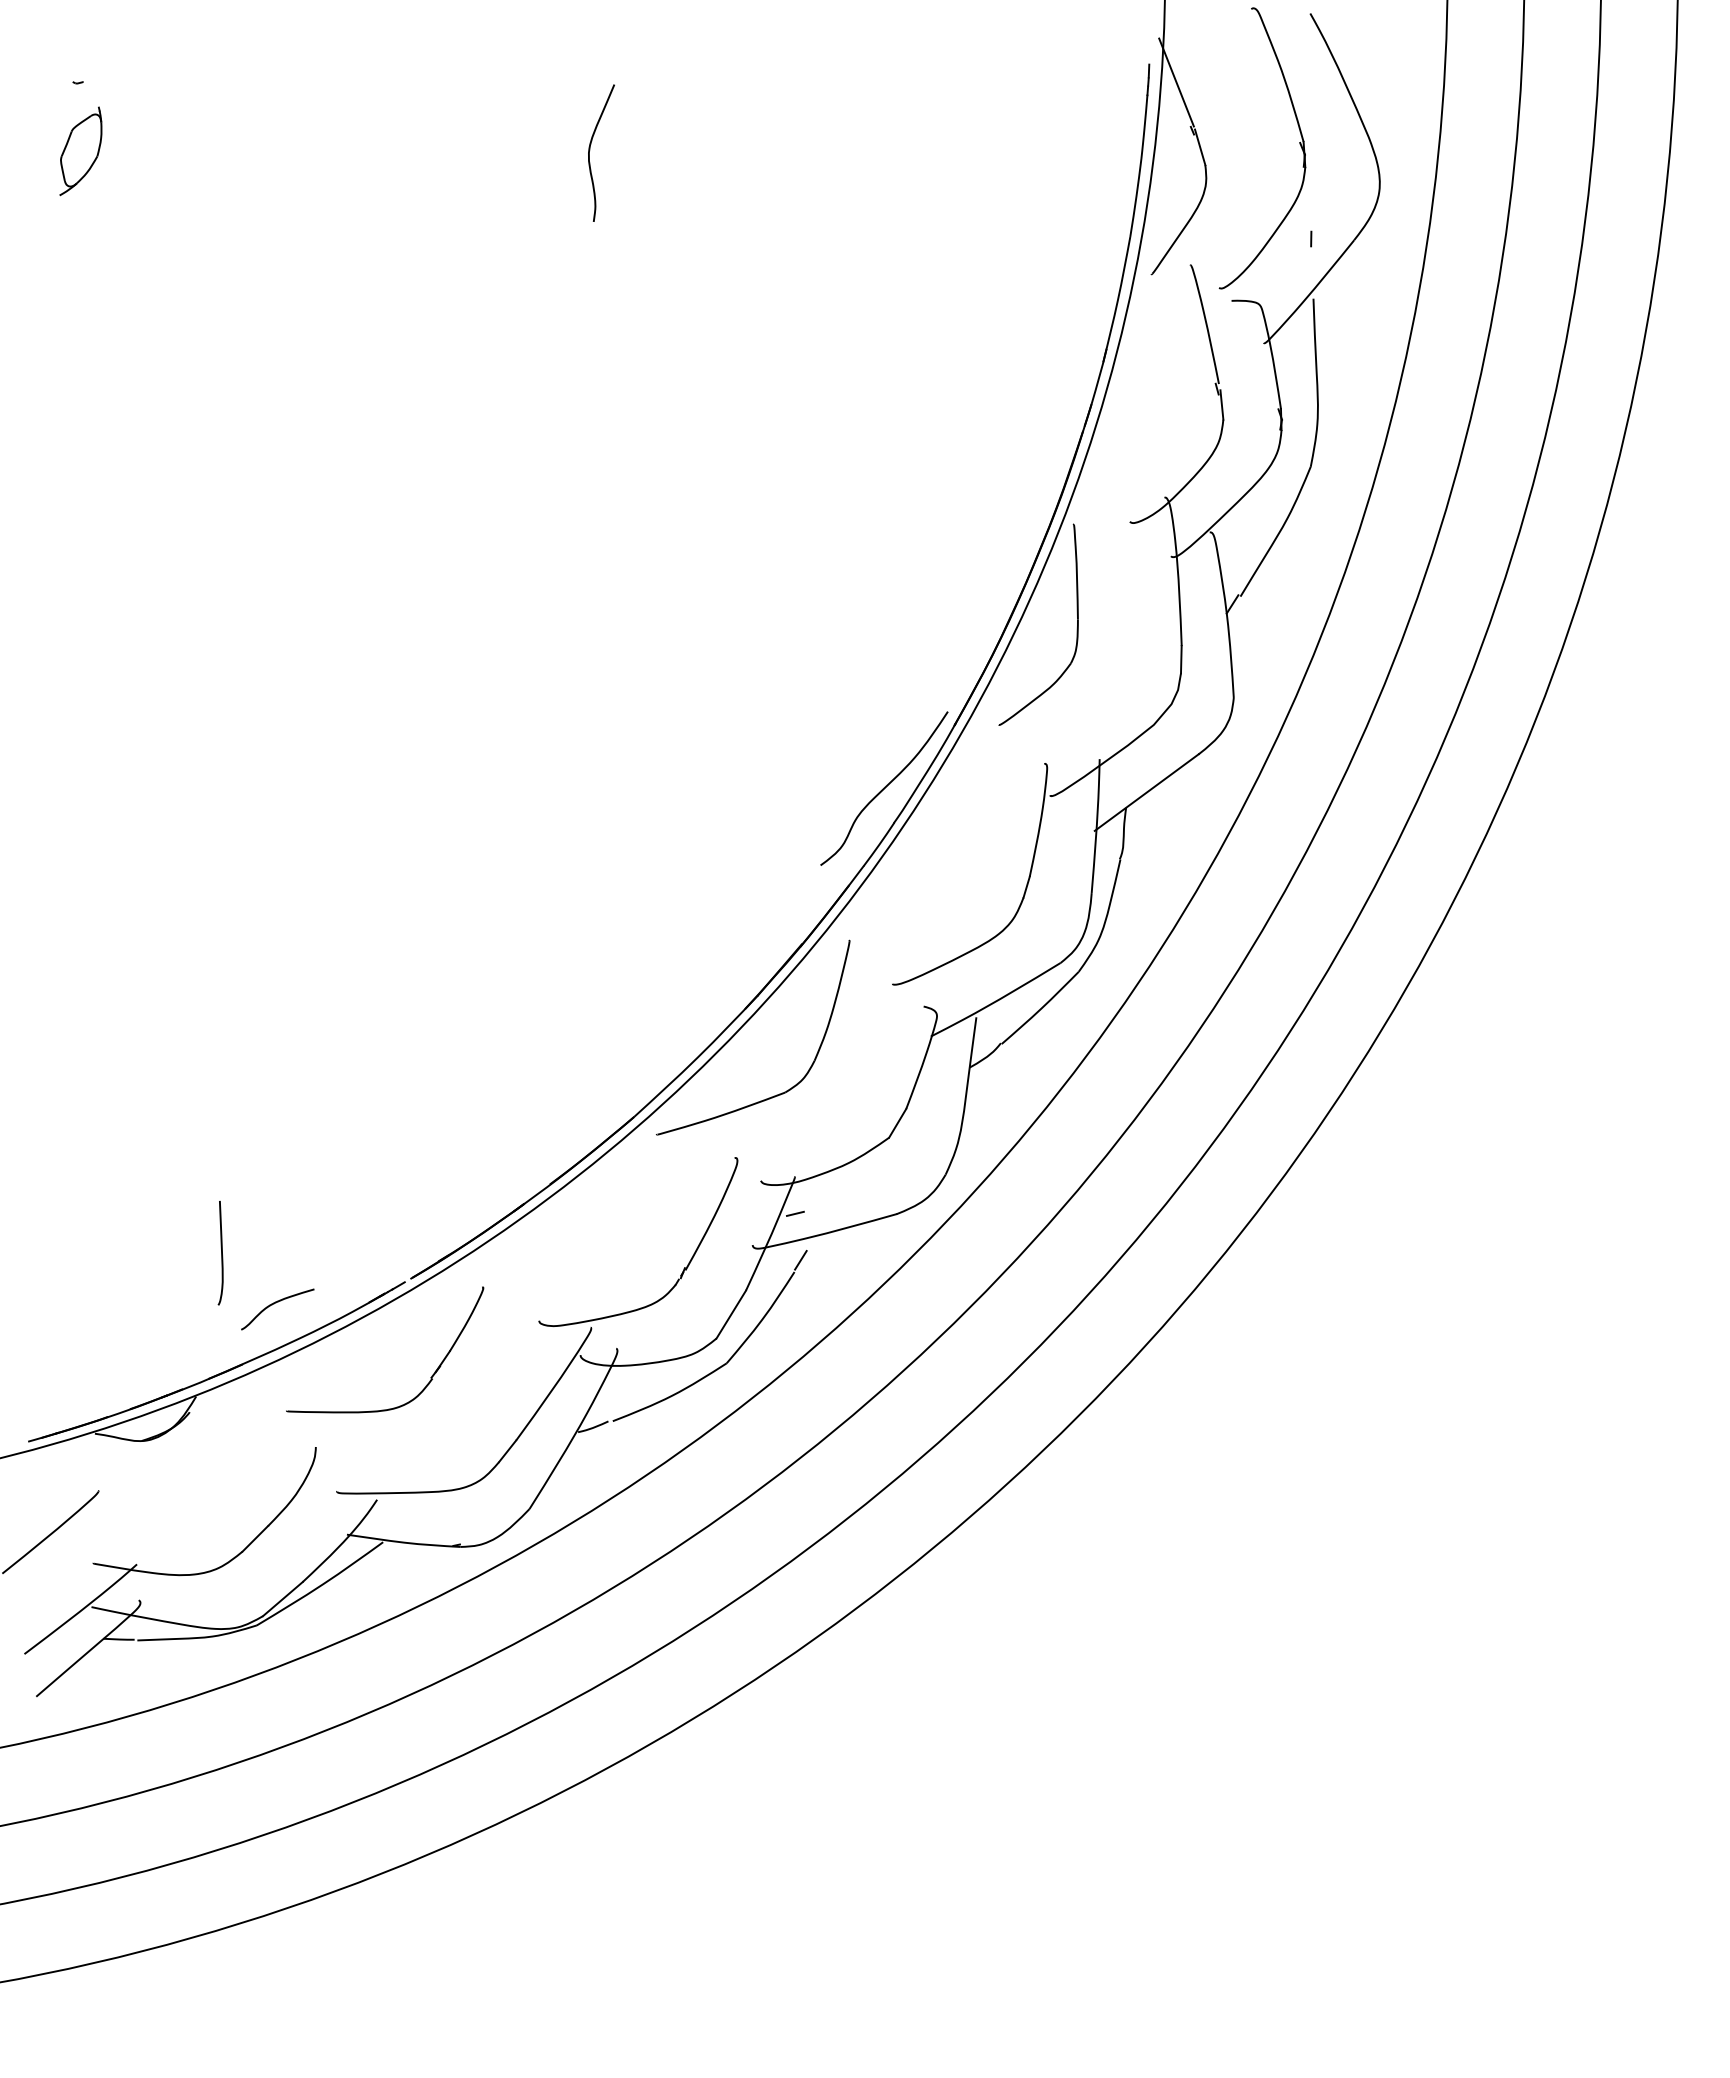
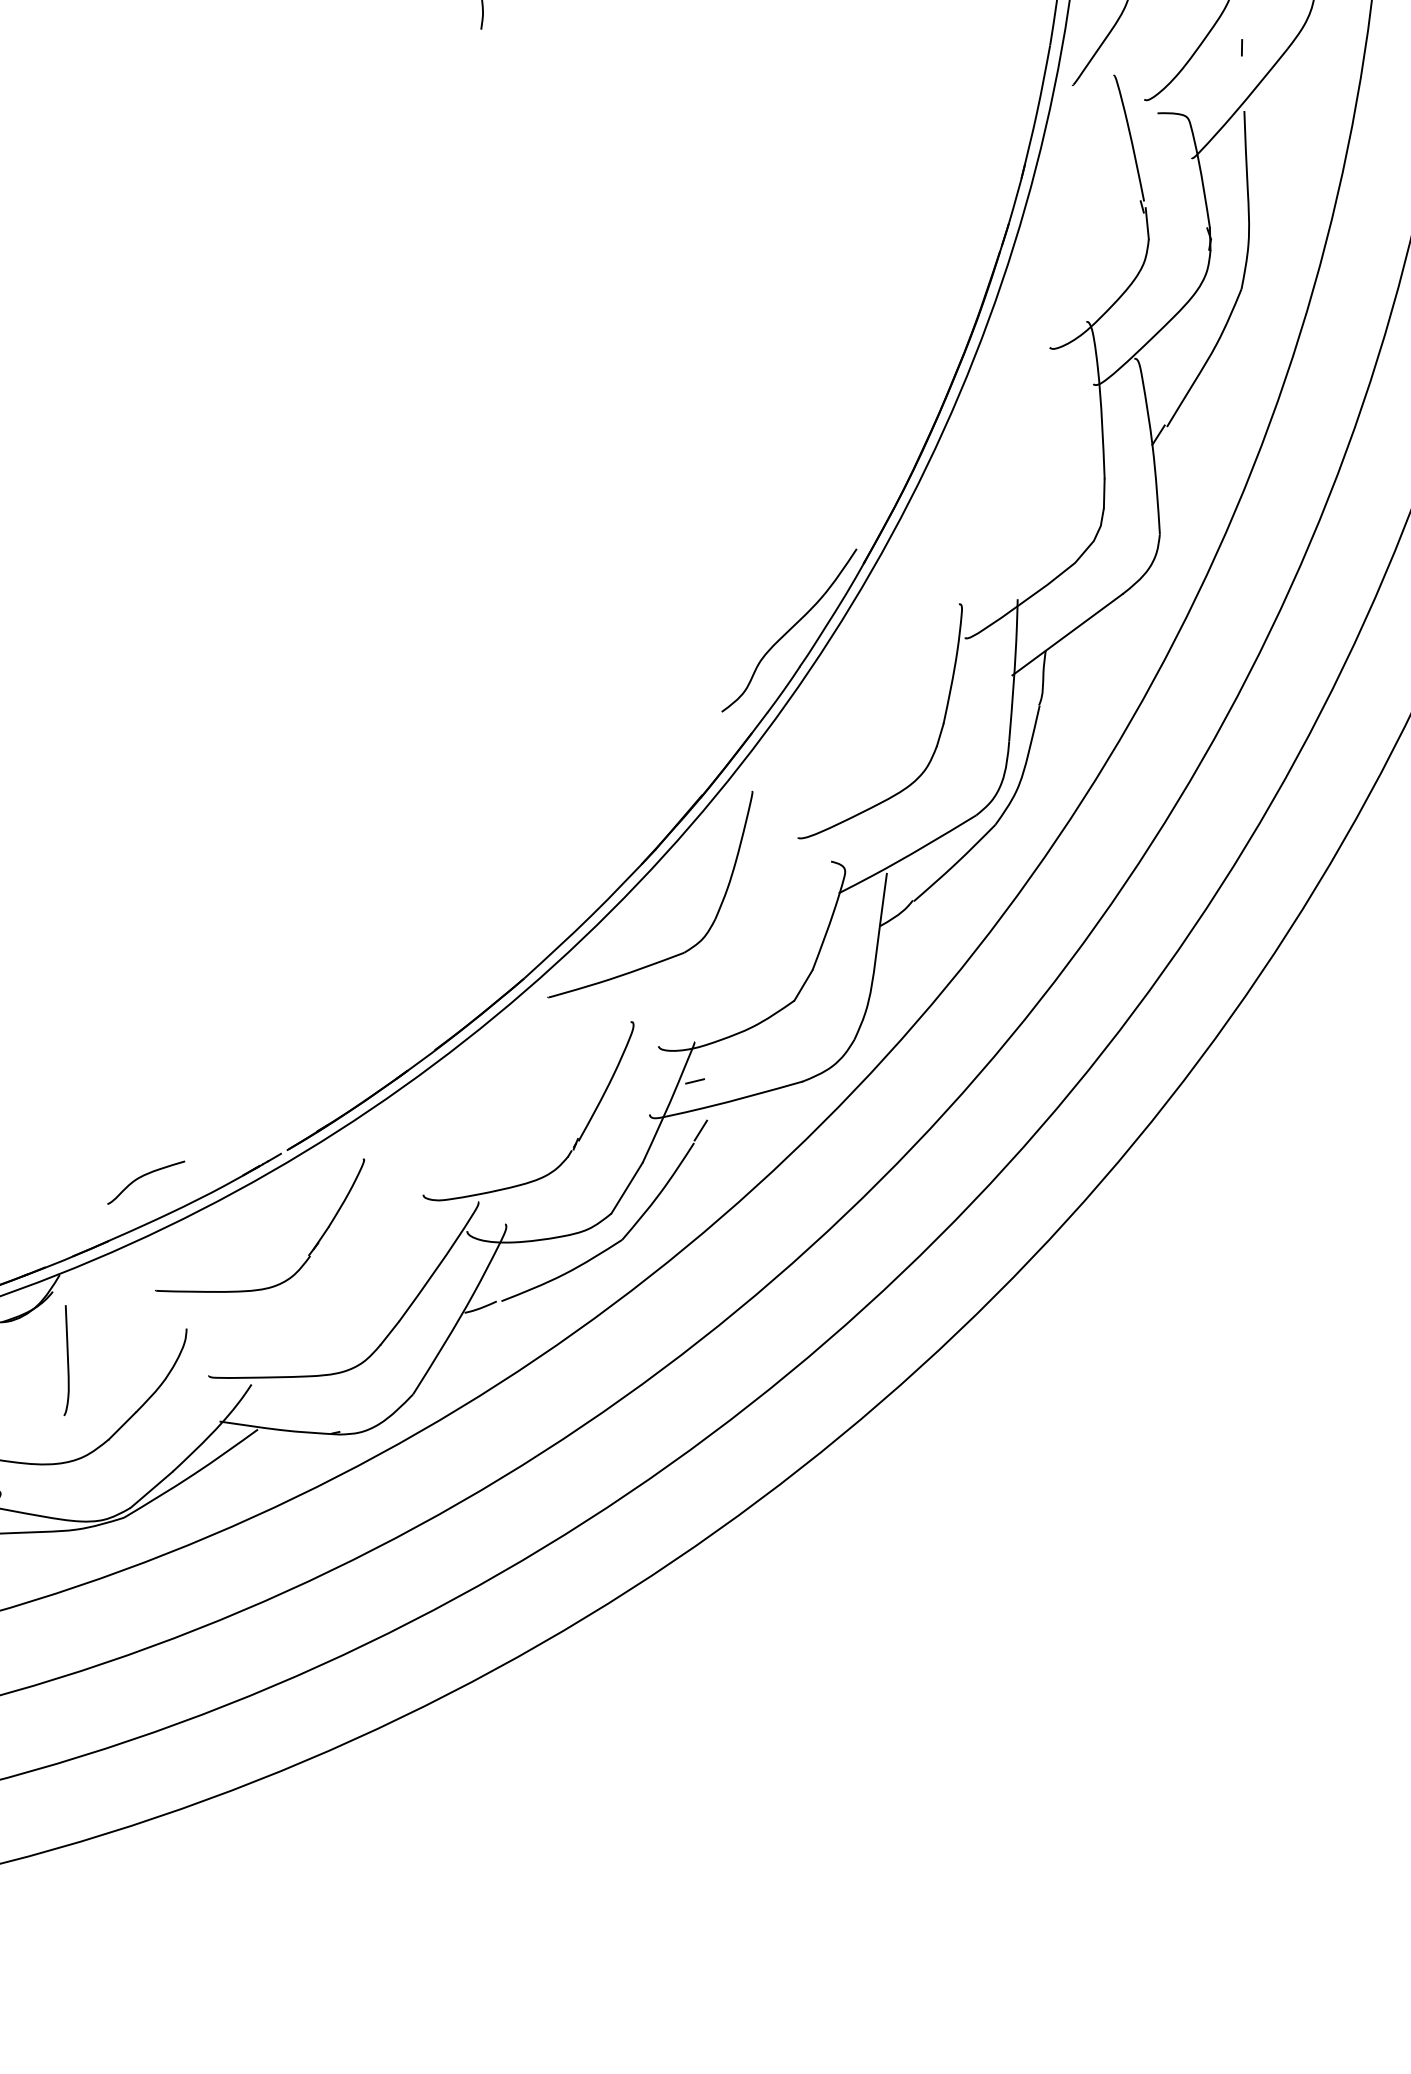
part: (1076, 628) -> (993, 460), removed
curve: (221, 1253) -> (67, 1360), moved

